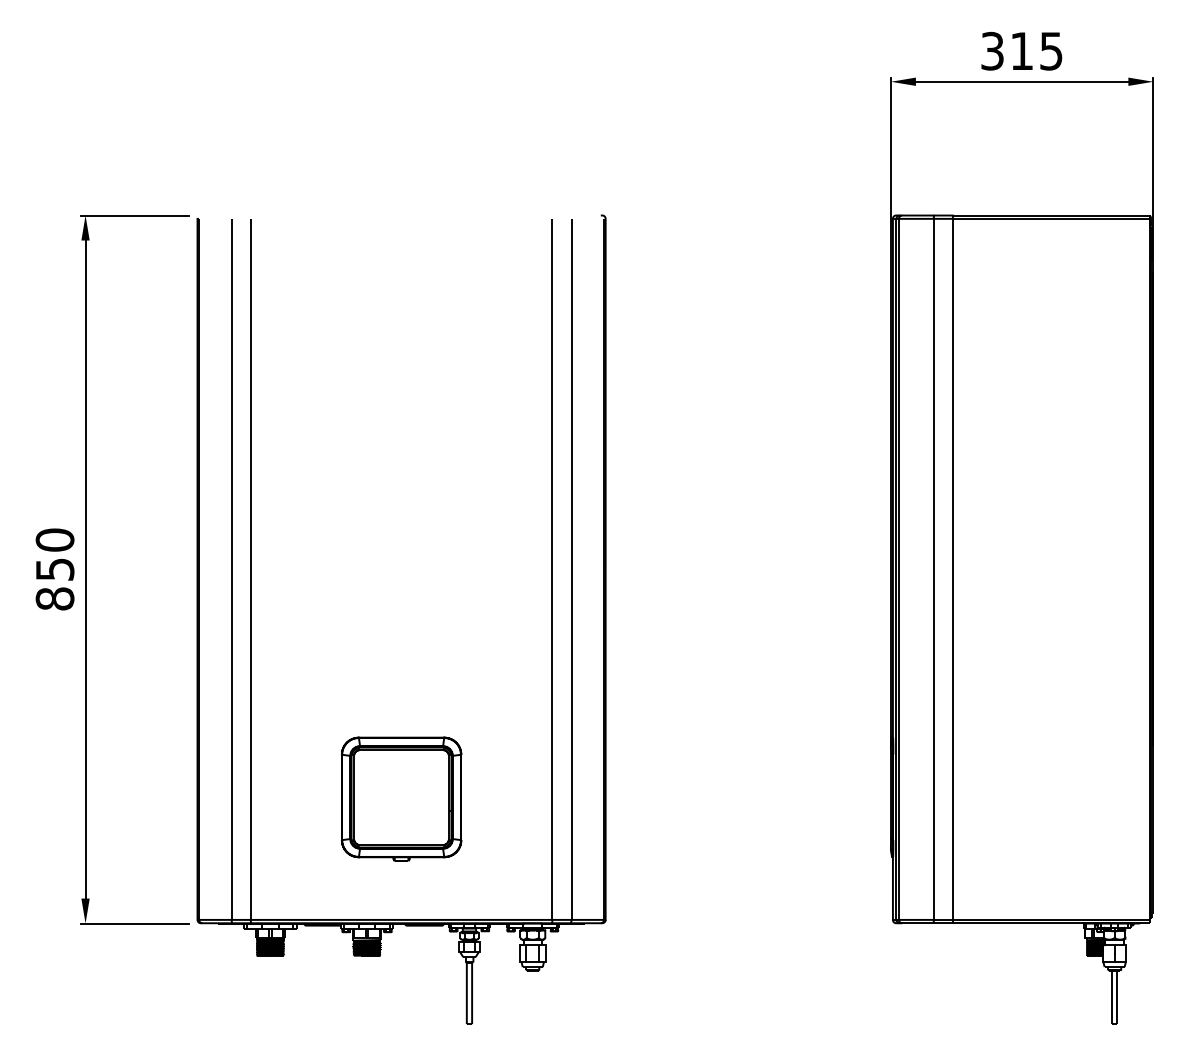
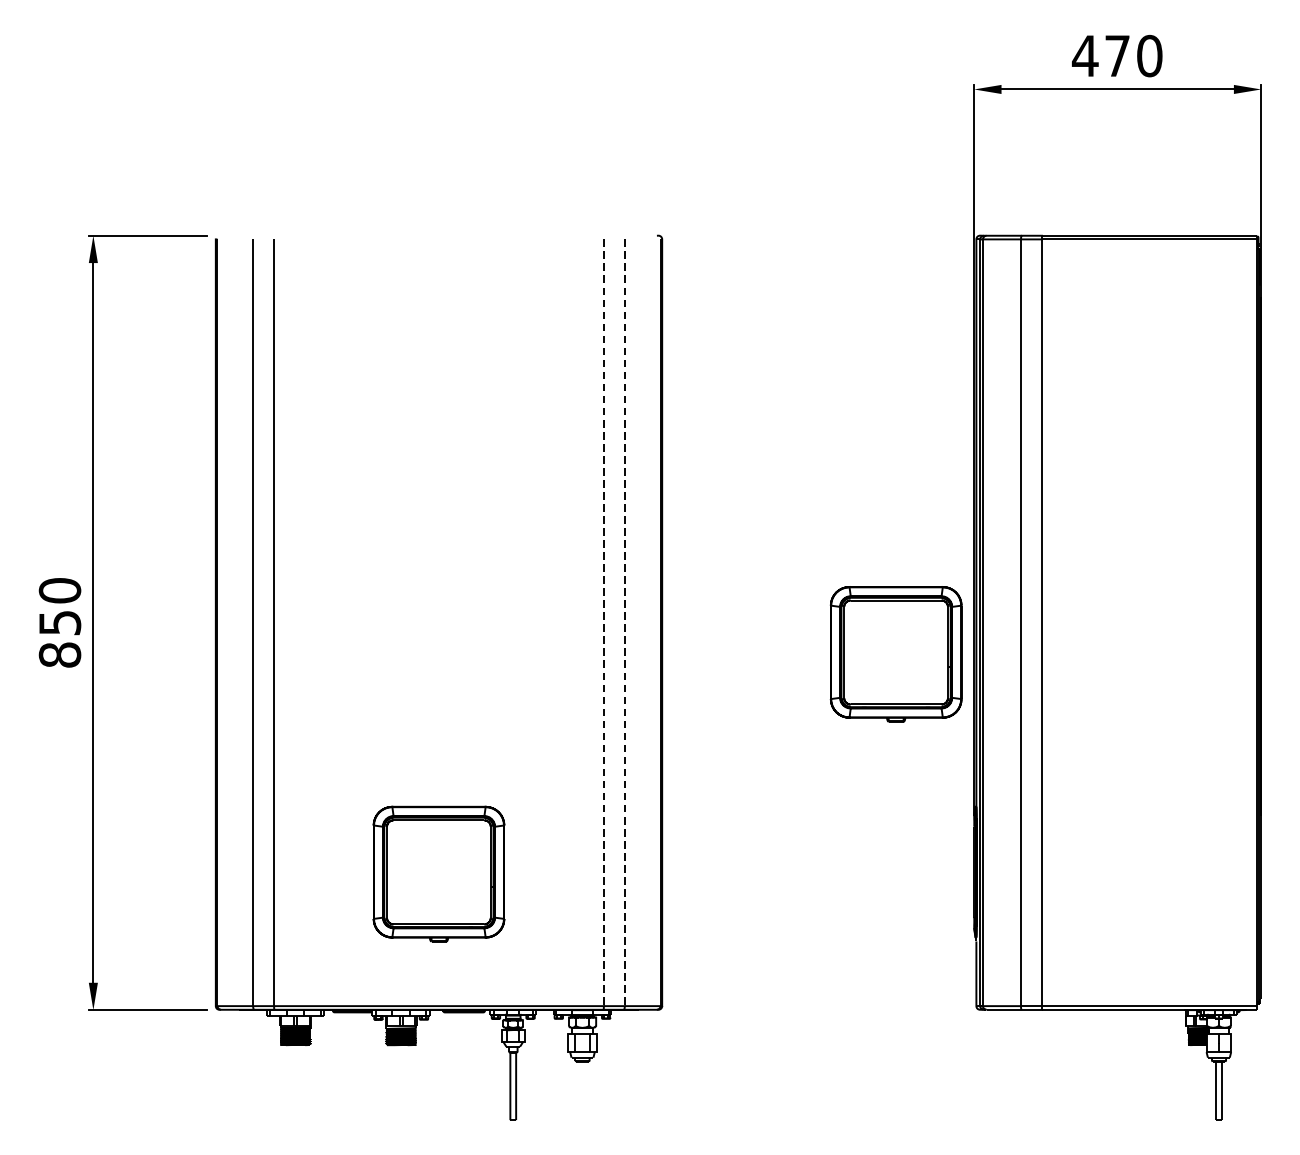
text: (1021, 50) -> (1117, 55), 315 -> 470
line: (552, 569) -> (604, 622), solid -> dashed
line: (571, 569) -> (624, 622), solid -> dashed
part: (819, 597) -> (896, 653), added

